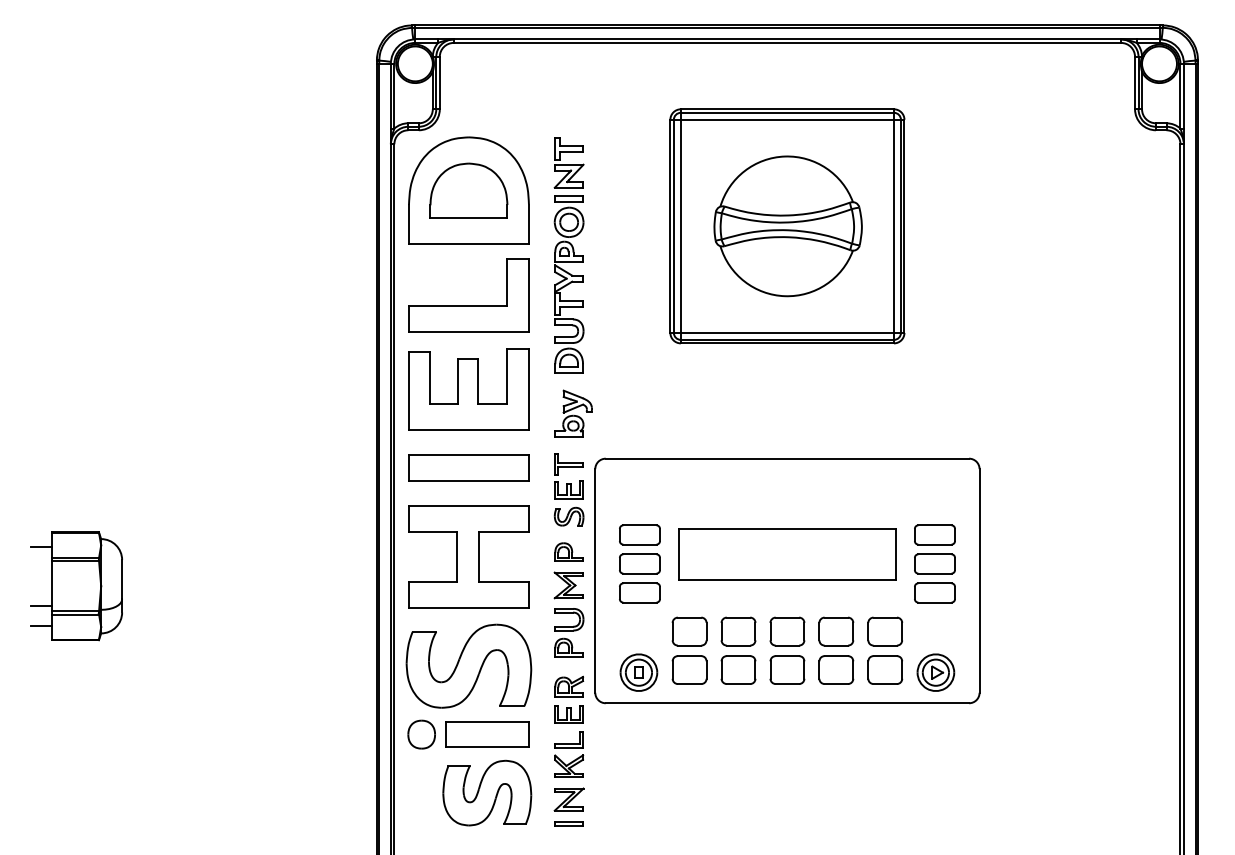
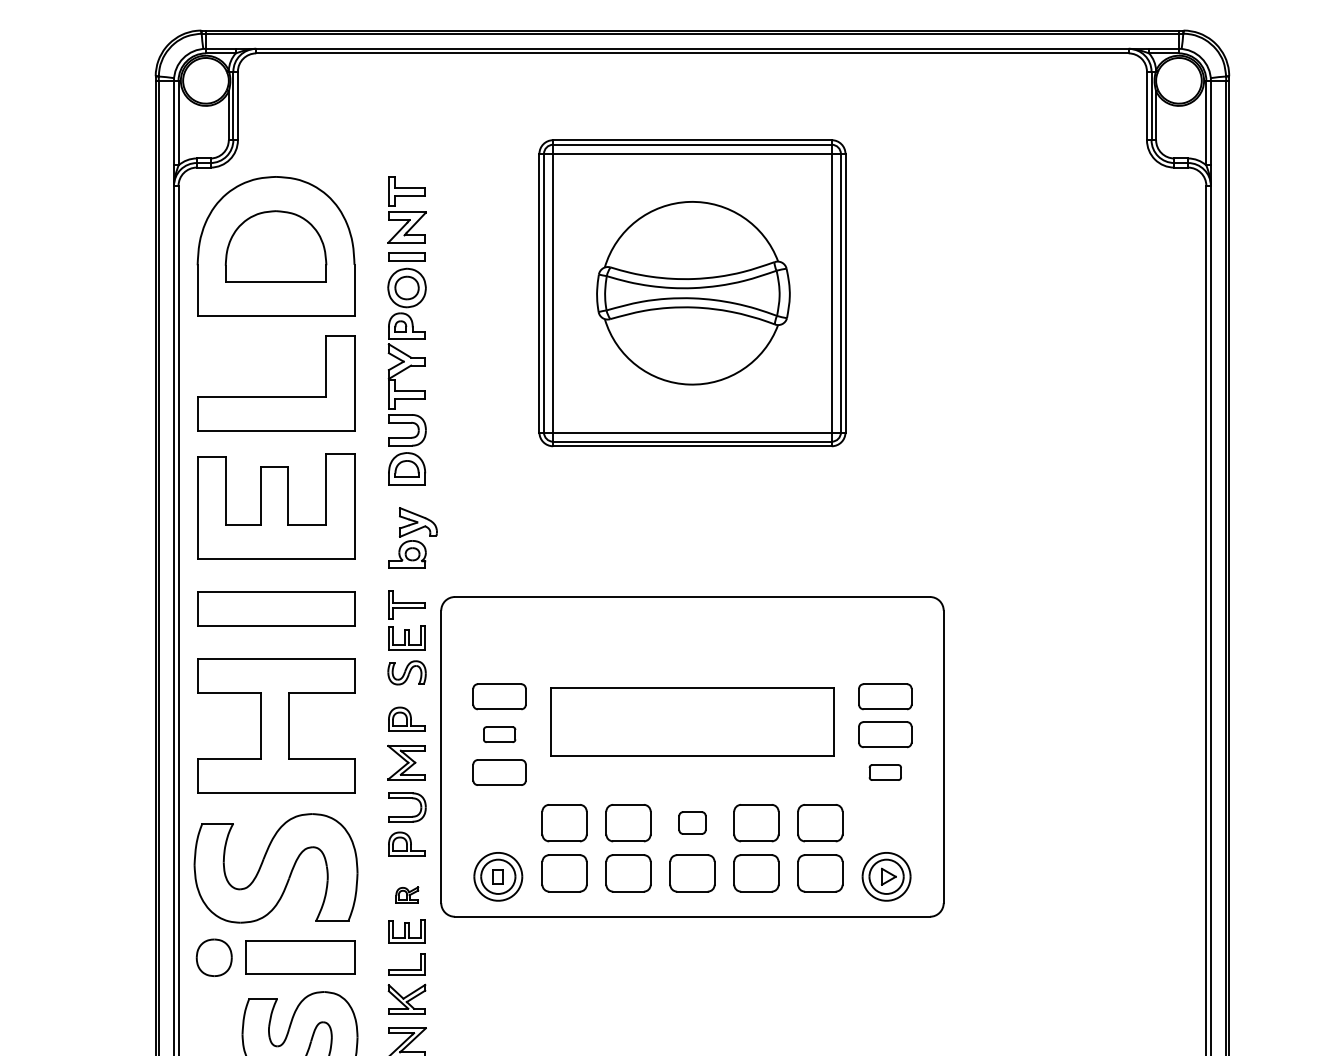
part: (639, 563) -> (499, 734), size x0.6
part: (934, 592) -> (884, 771), size x0.6
part: (787, 631) -> (692, 822), size x0.6
part: (569, 686) -> (407, 894), size x0.6

